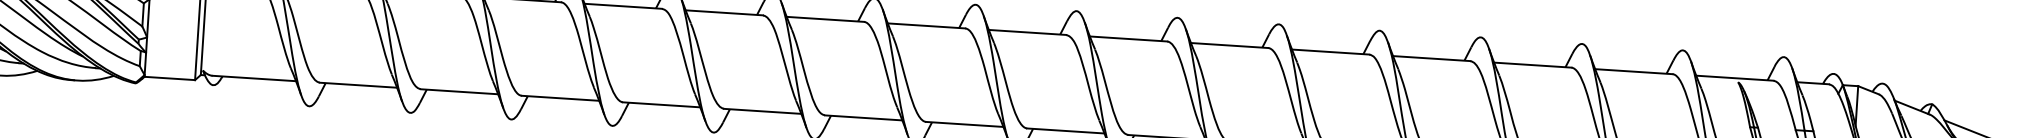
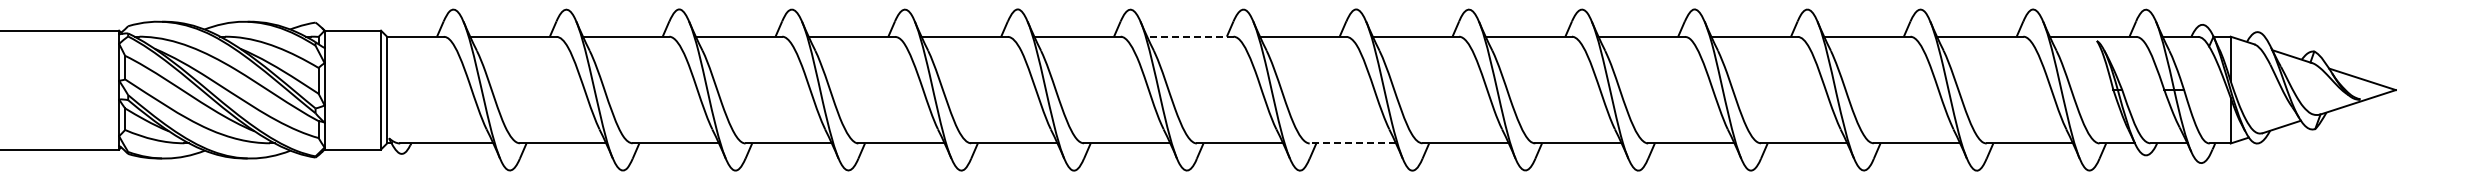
line: (925, 25) -> (1189, 36), solid -> dashed
line: (1065, 130) -> (1352, 143), solid -> dashed

